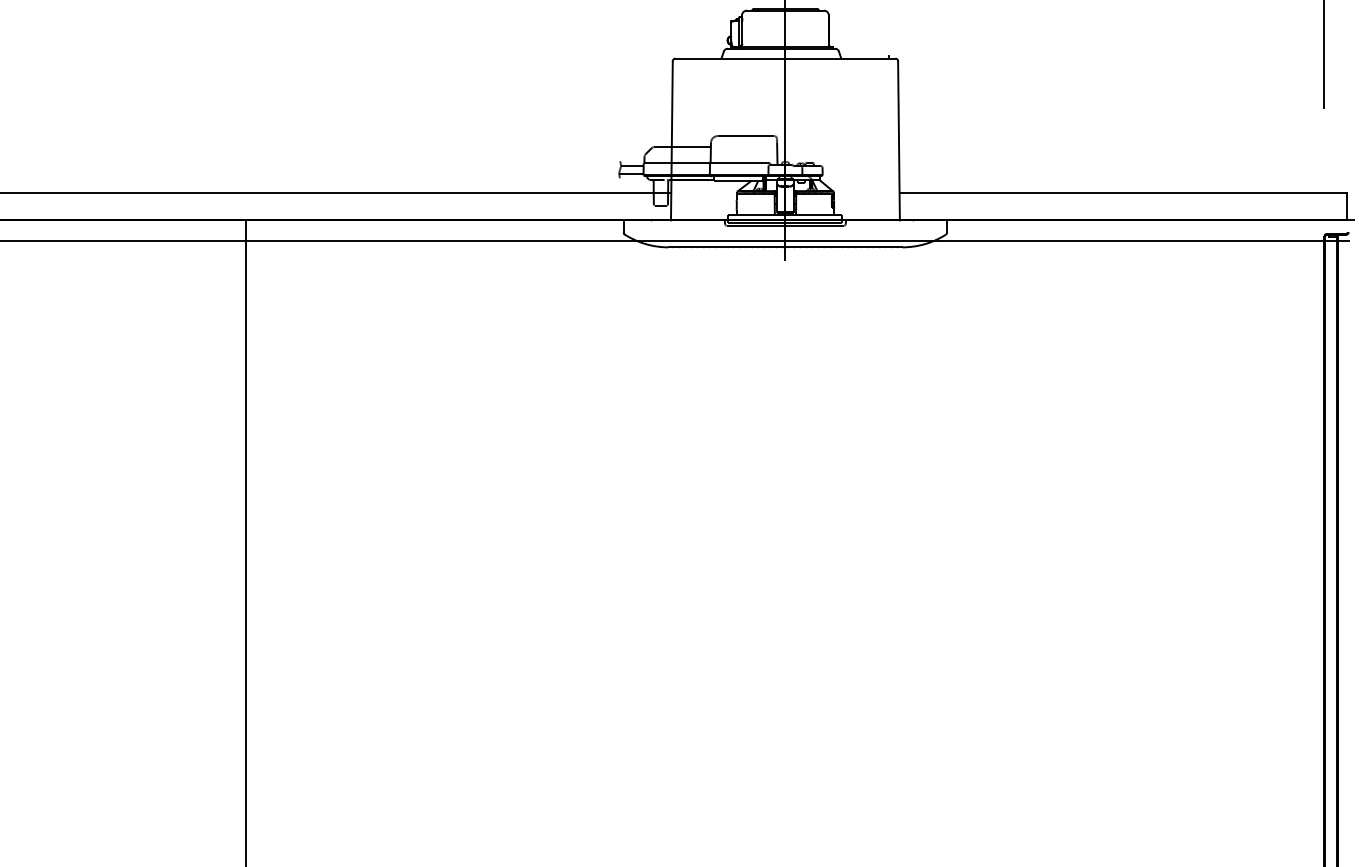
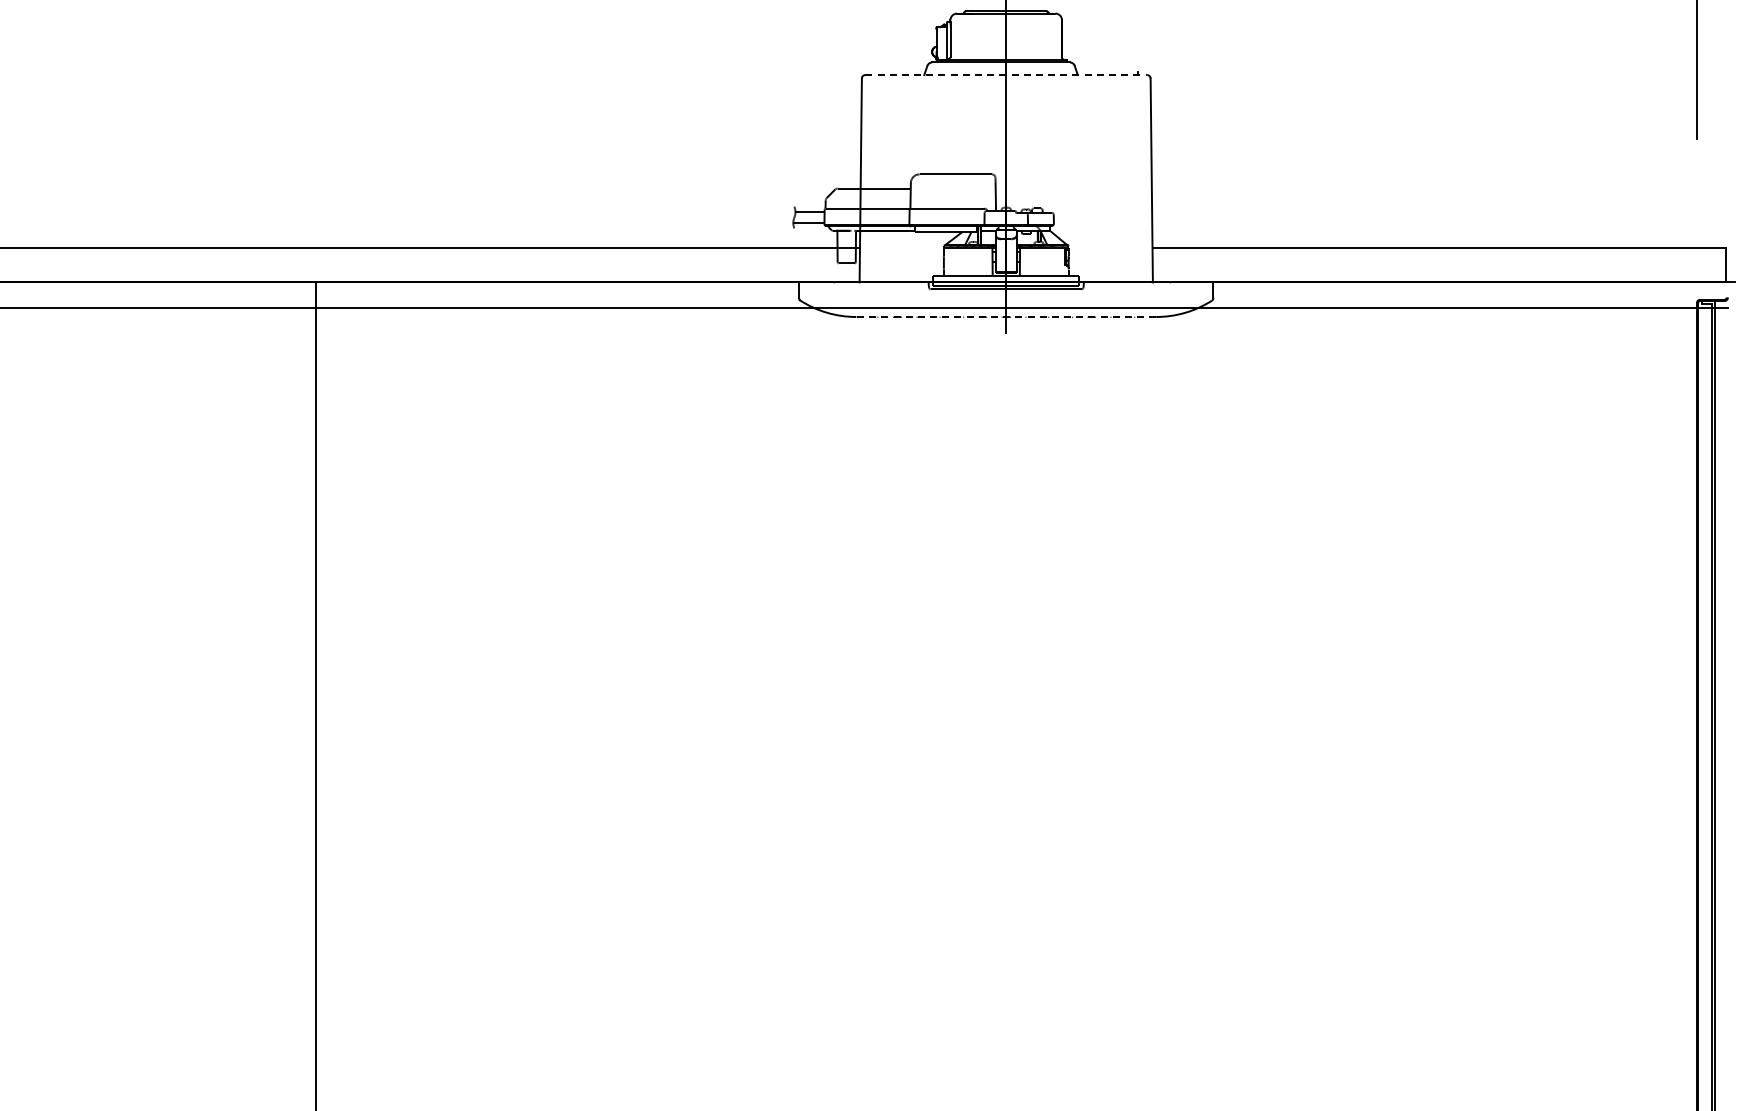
line: (785, 58) -> (1006, 75), solid -> dashed
line: (785, 247) -> (1006, 317), solid -> dashed

